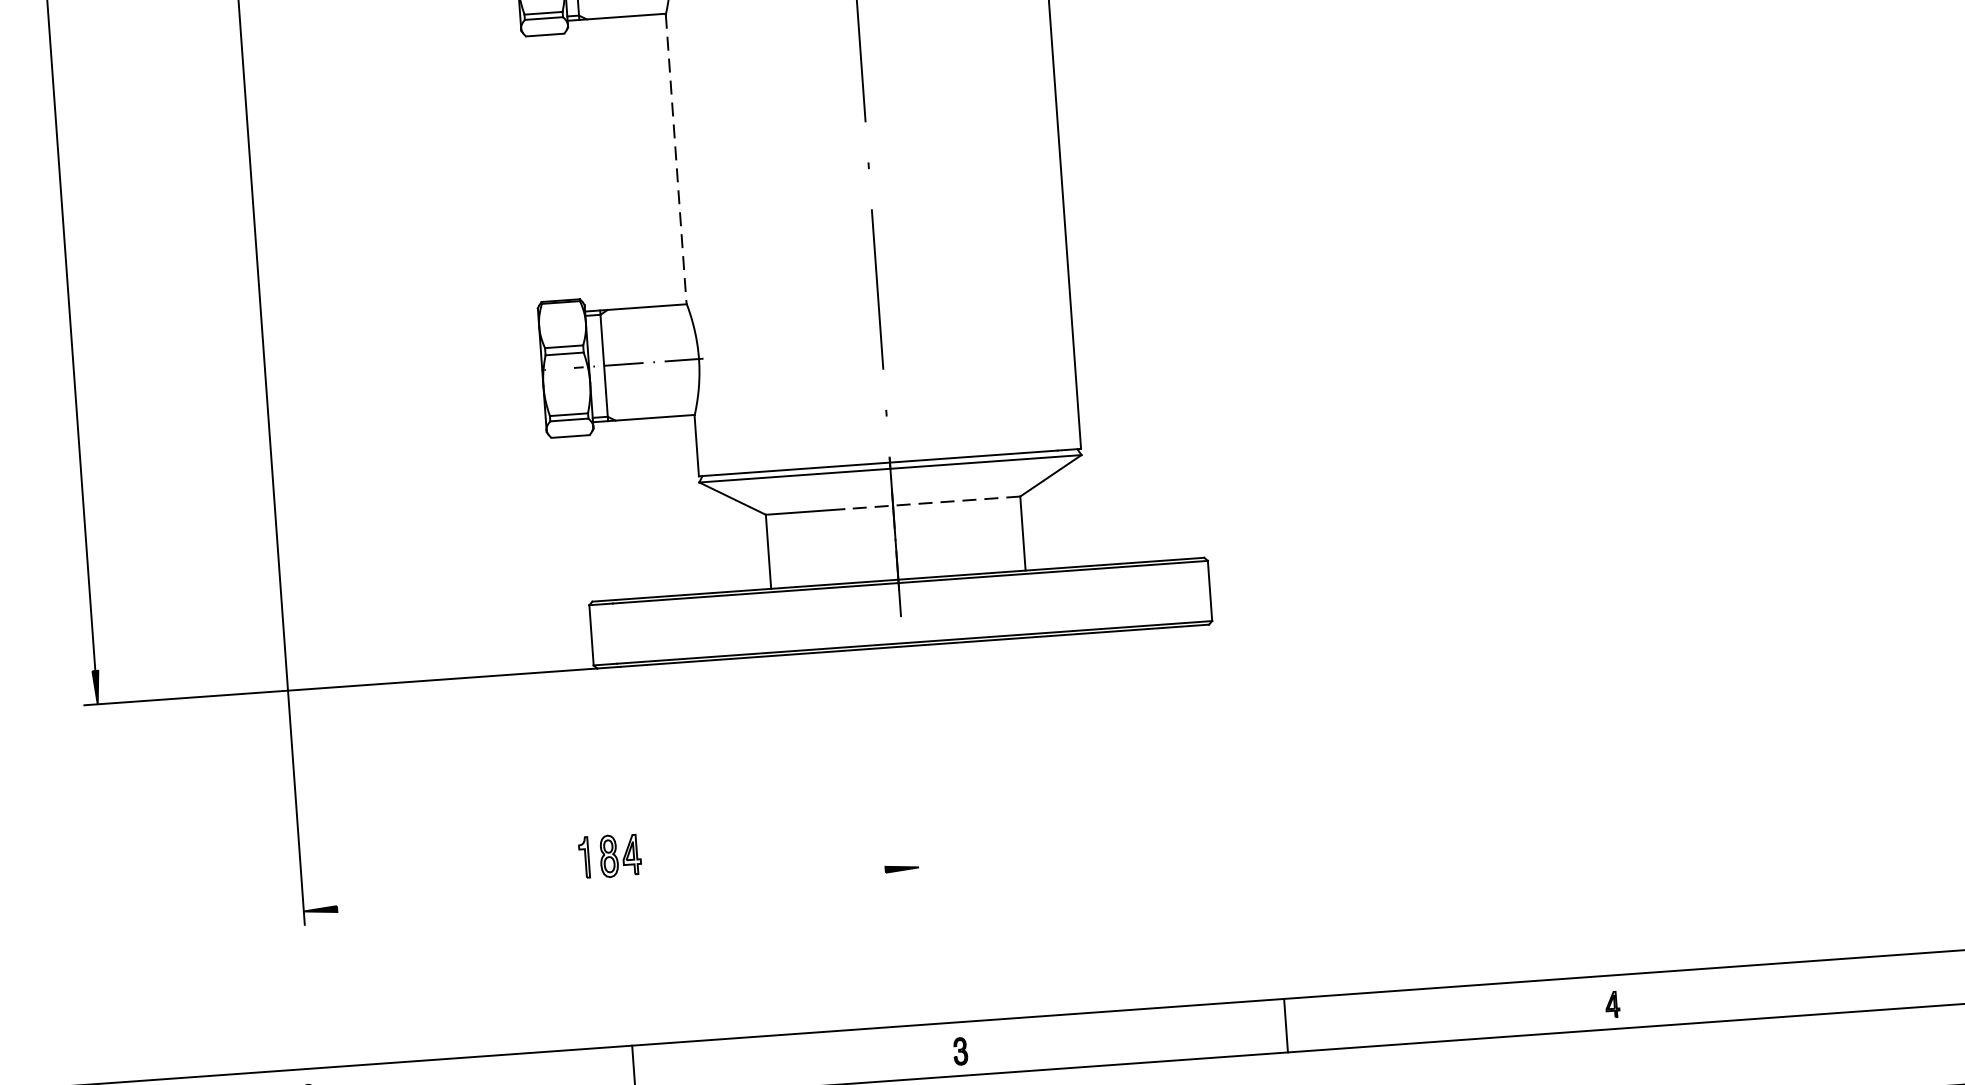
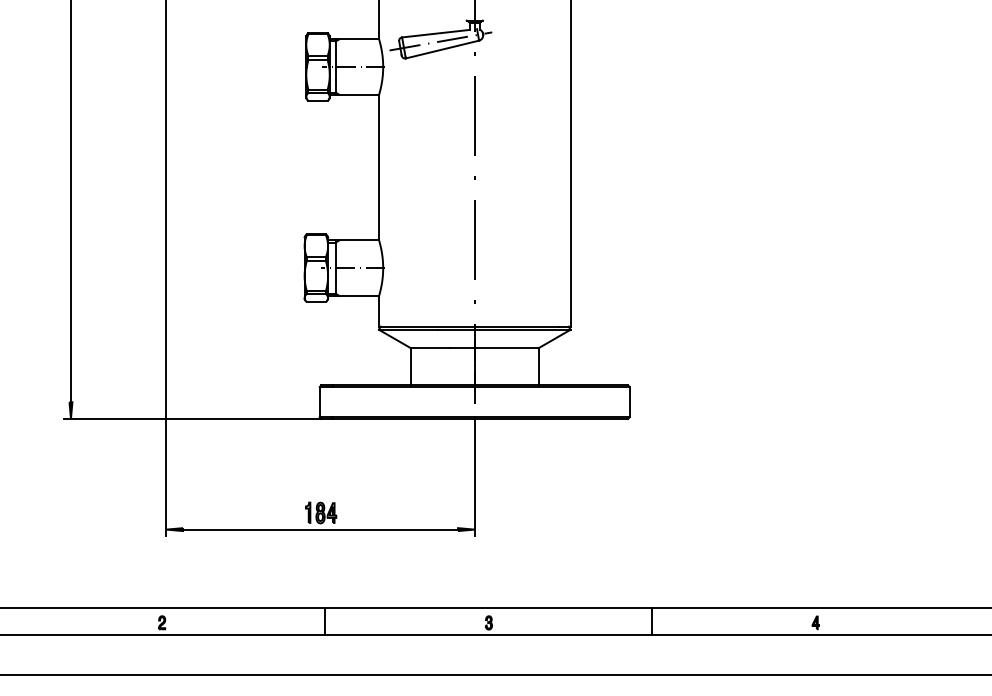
line: (675, 160) -> (378, 168), dashed -> solid
line: (930, 503) -> (493, 348), dashed -> solid
line: (910, 761) -> (474, 476), added
line: (611, 889) -> (320, 529), added

